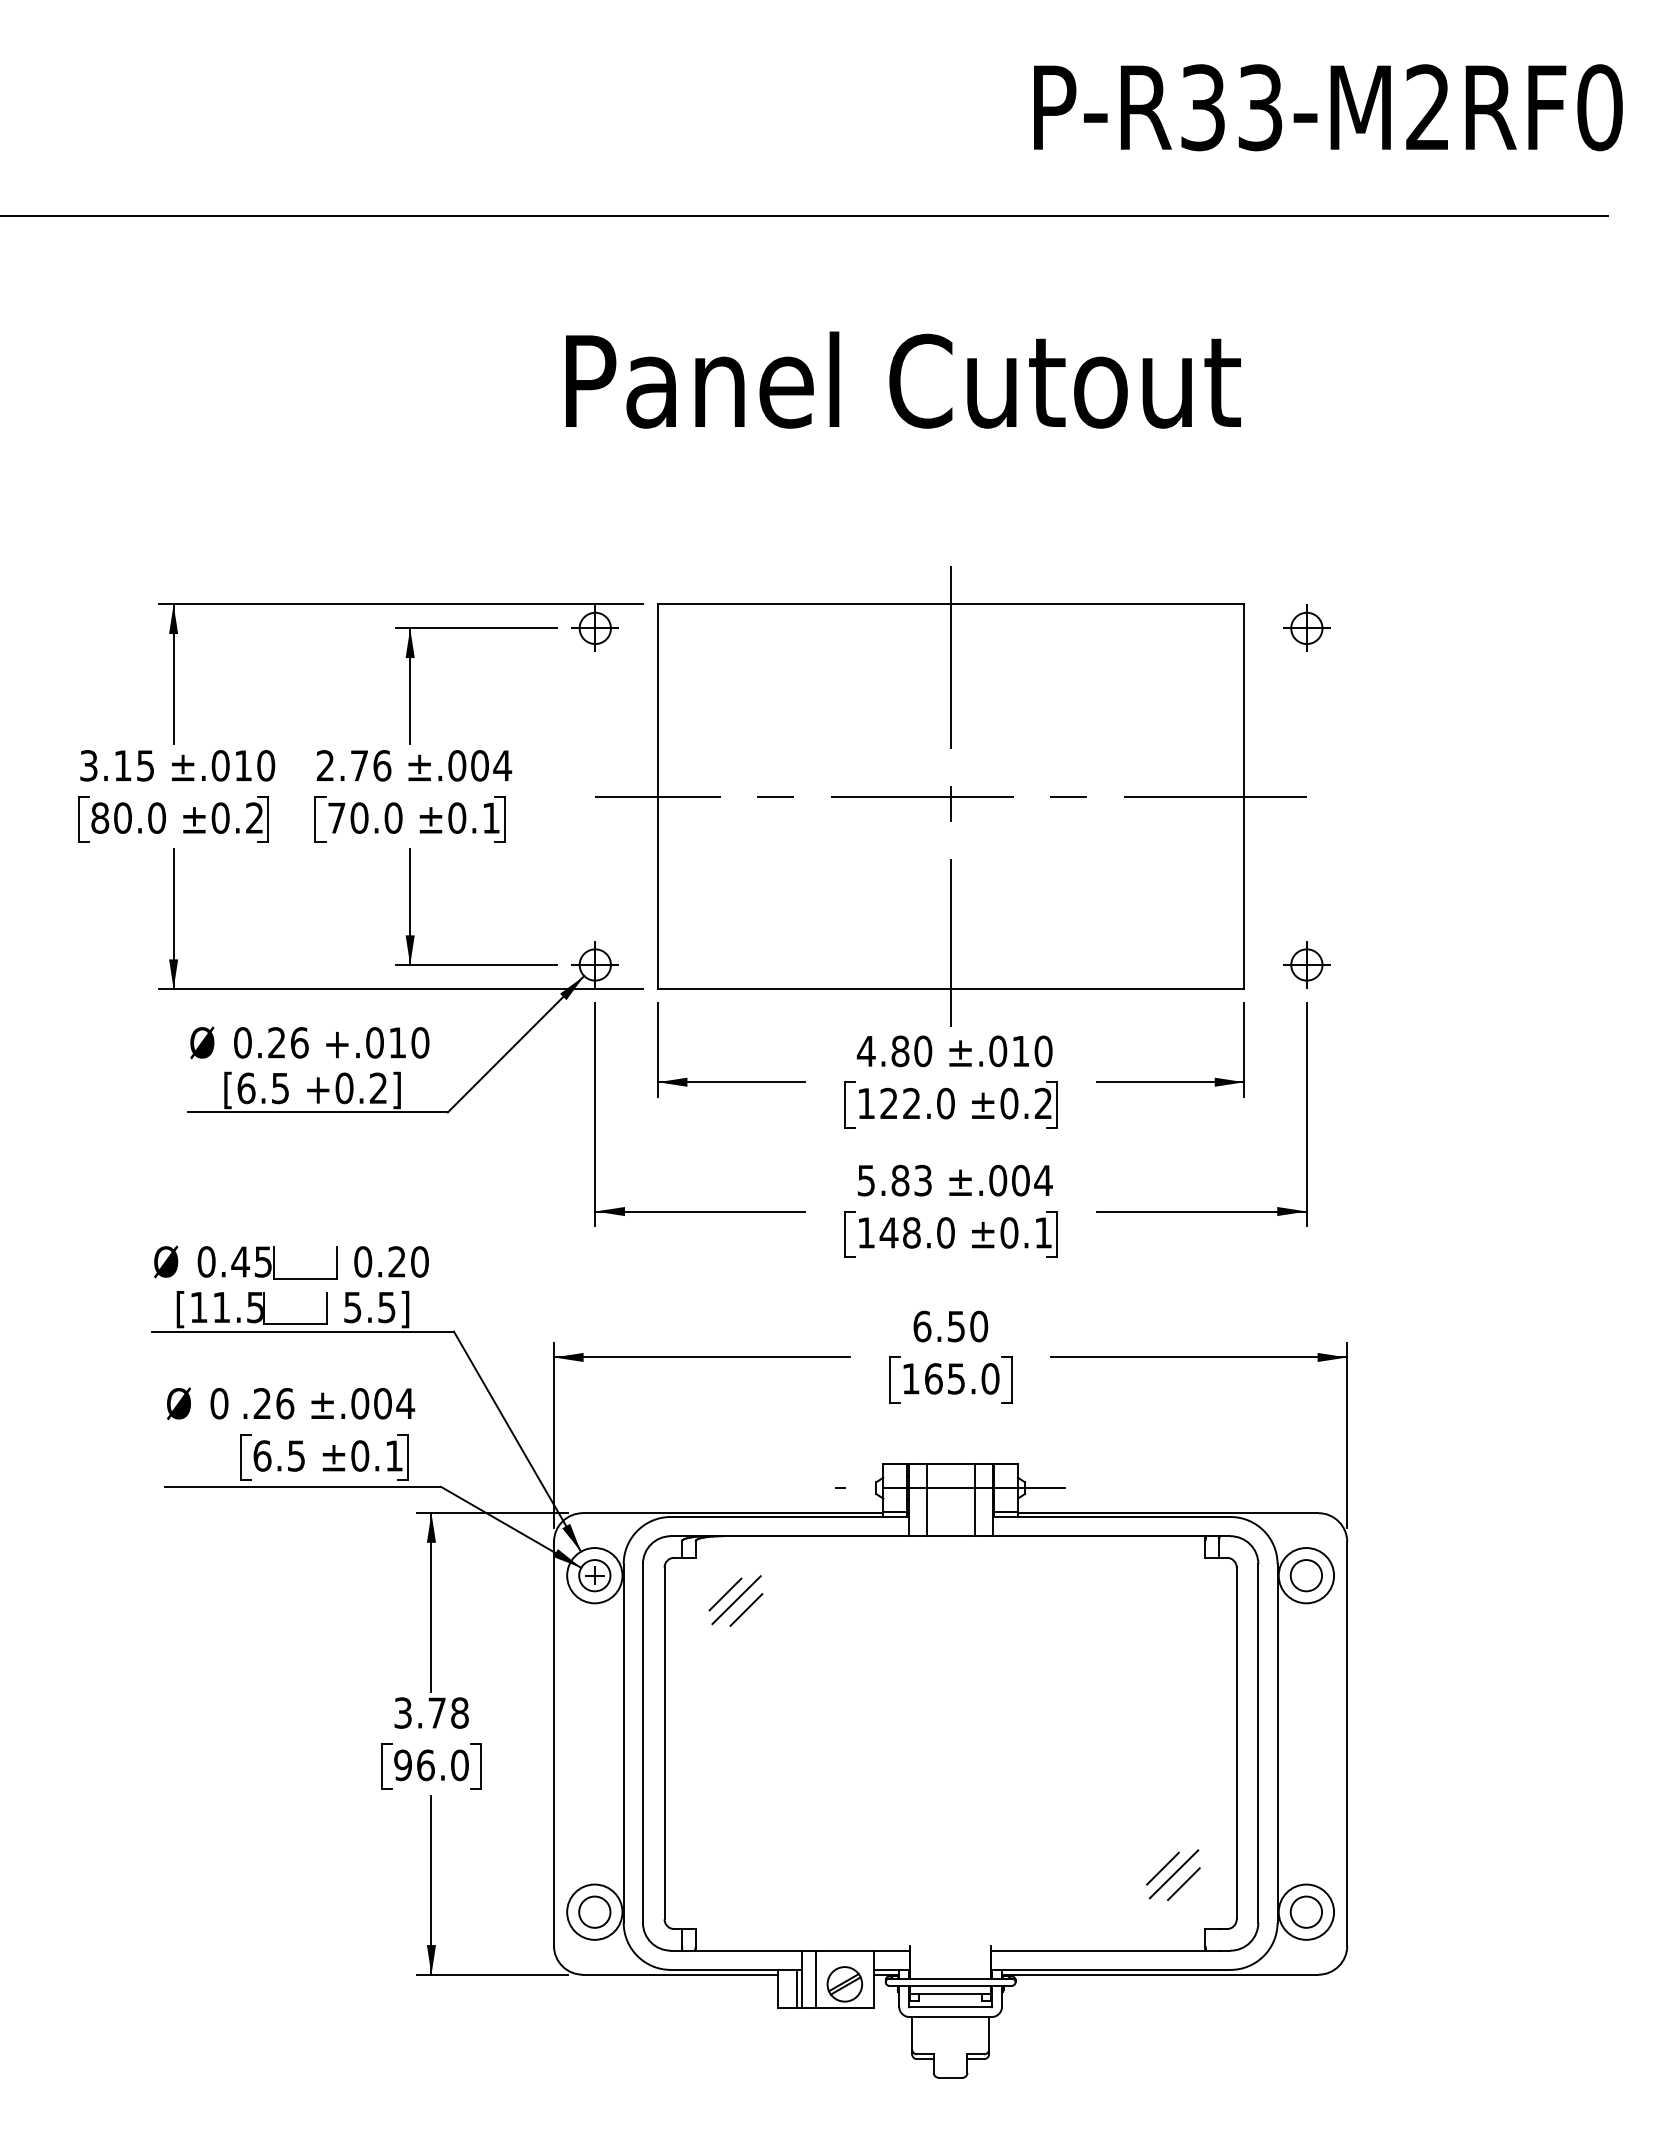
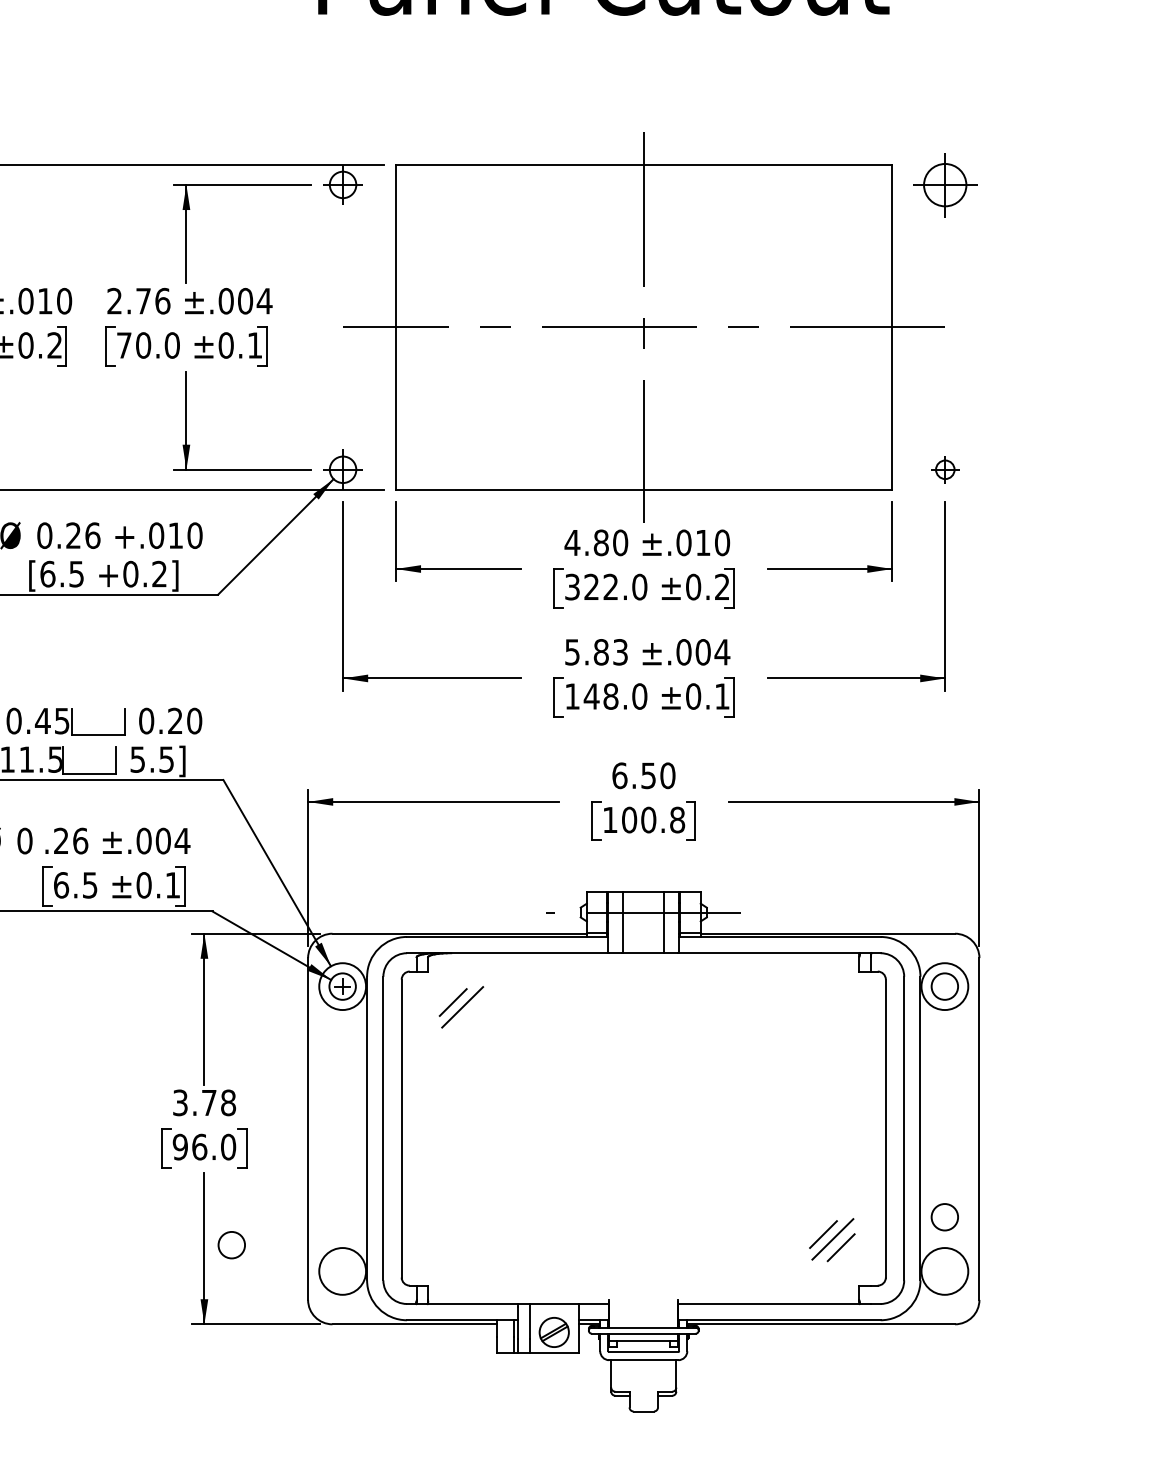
part: (1306, 627) -> (944, 184), size x1.6
part: (1306, 964) -> (944, 469), size x0.7
text: (865, 1103) -> (571, 587), 122.0 -> 322.0
text: (961, 1378) -> (652, 819), 165.0 -> 100.8
line: (746, 1609) -> (471, 1015), removed
circle: (594, 1911) -> (231, 1244), moved
circle: (1305, 1911) -> (944, 1216), moved

